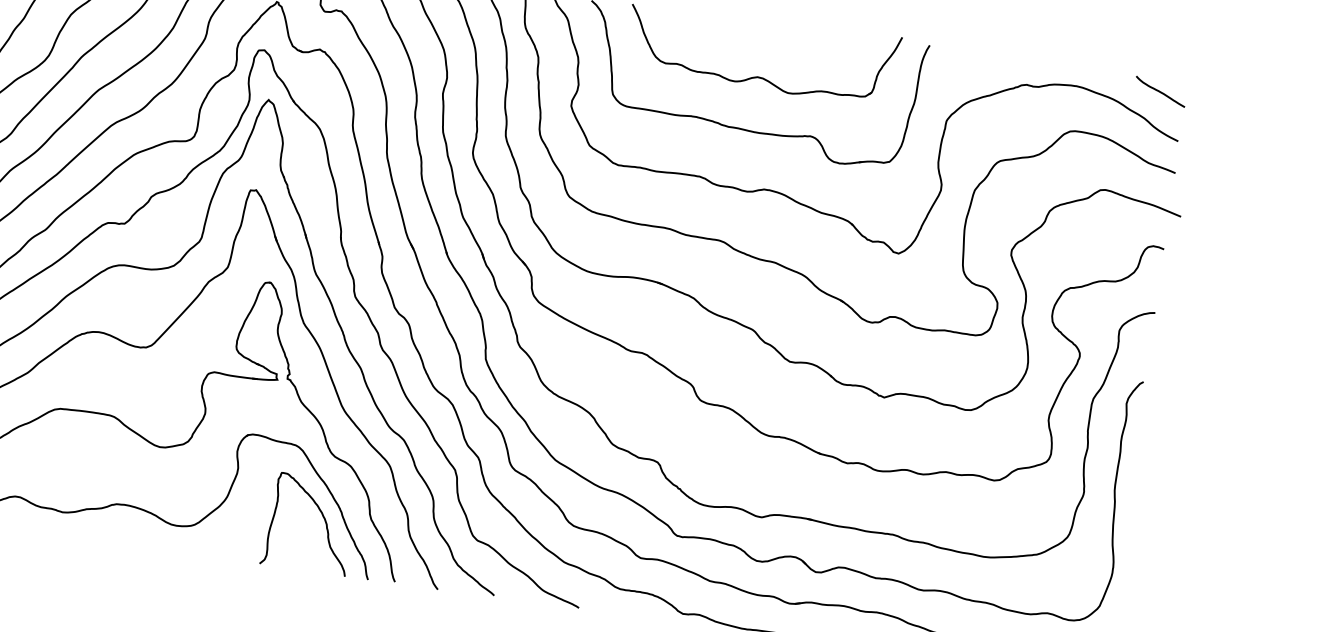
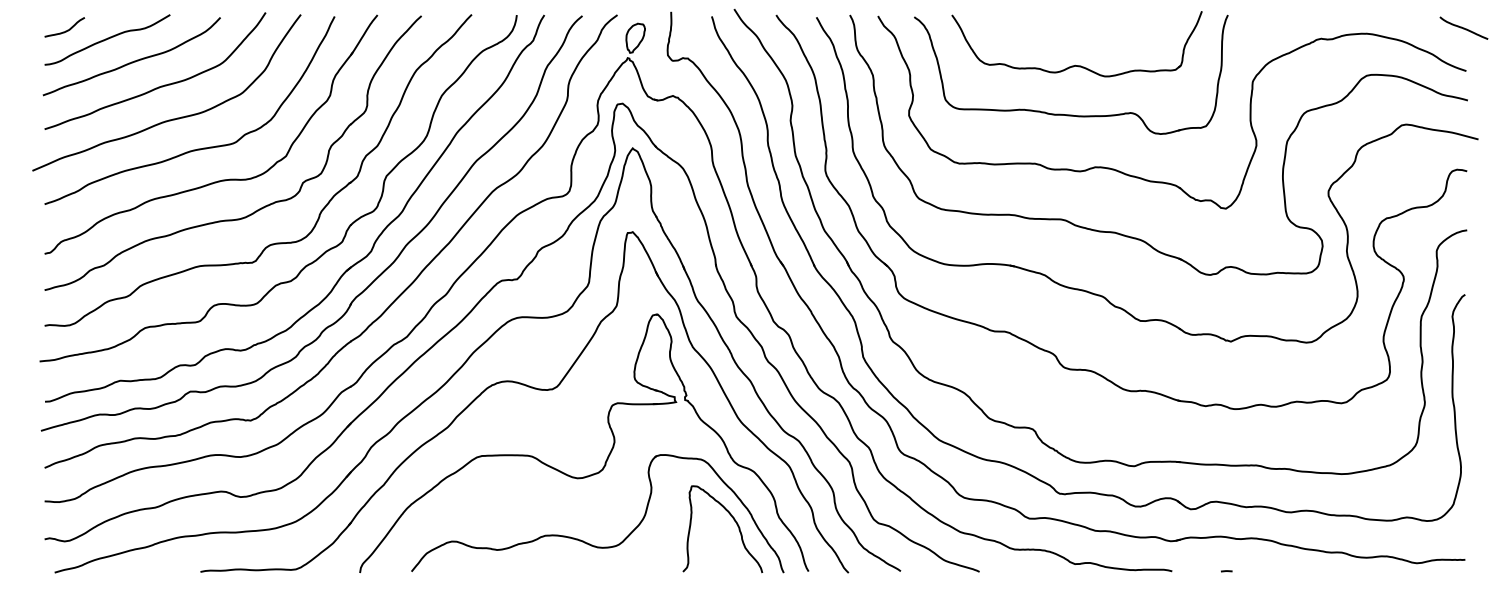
curve: (1160, 90) -> (1463, 27), moved

